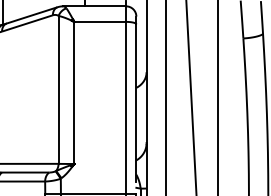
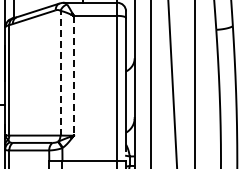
line: (58, 89) -> (60, 72), solid -> dashed
line: (74, 92) -> (73, 75), solid -> dashed

